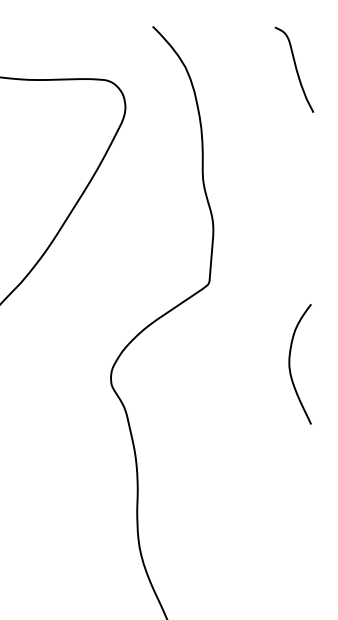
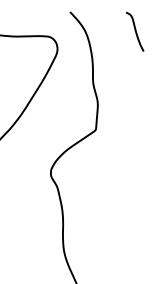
curve: (291, 363) -> (133, 166), removed

